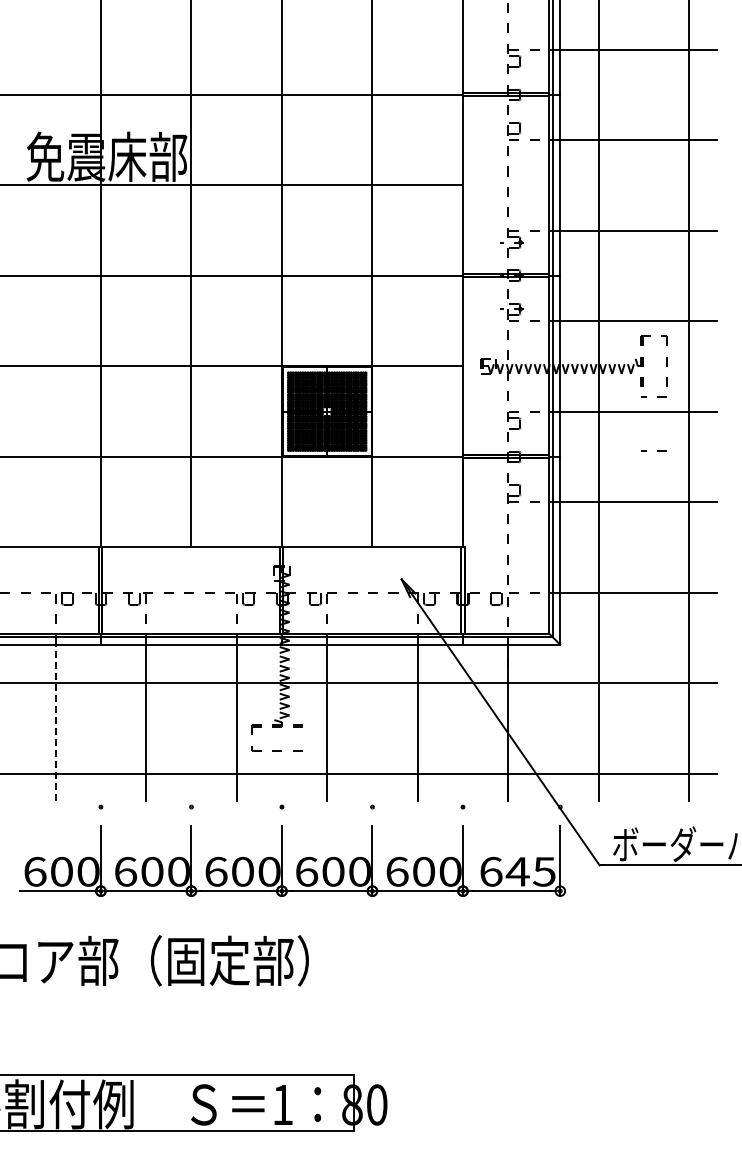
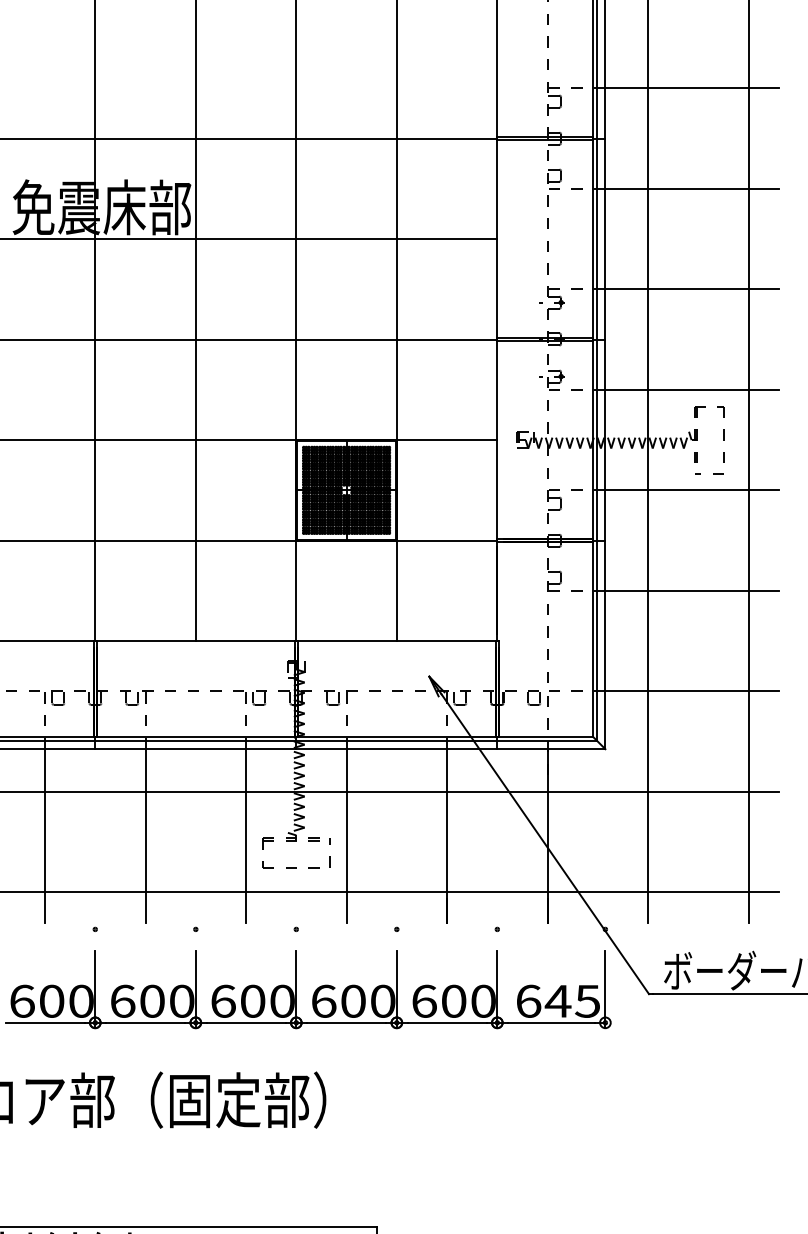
line: (657, 450) -> (713, 533), removed
line: (55, 722) -> (44, 835), dashed -> solid
line: (311, 741) -> (329, 856), added

